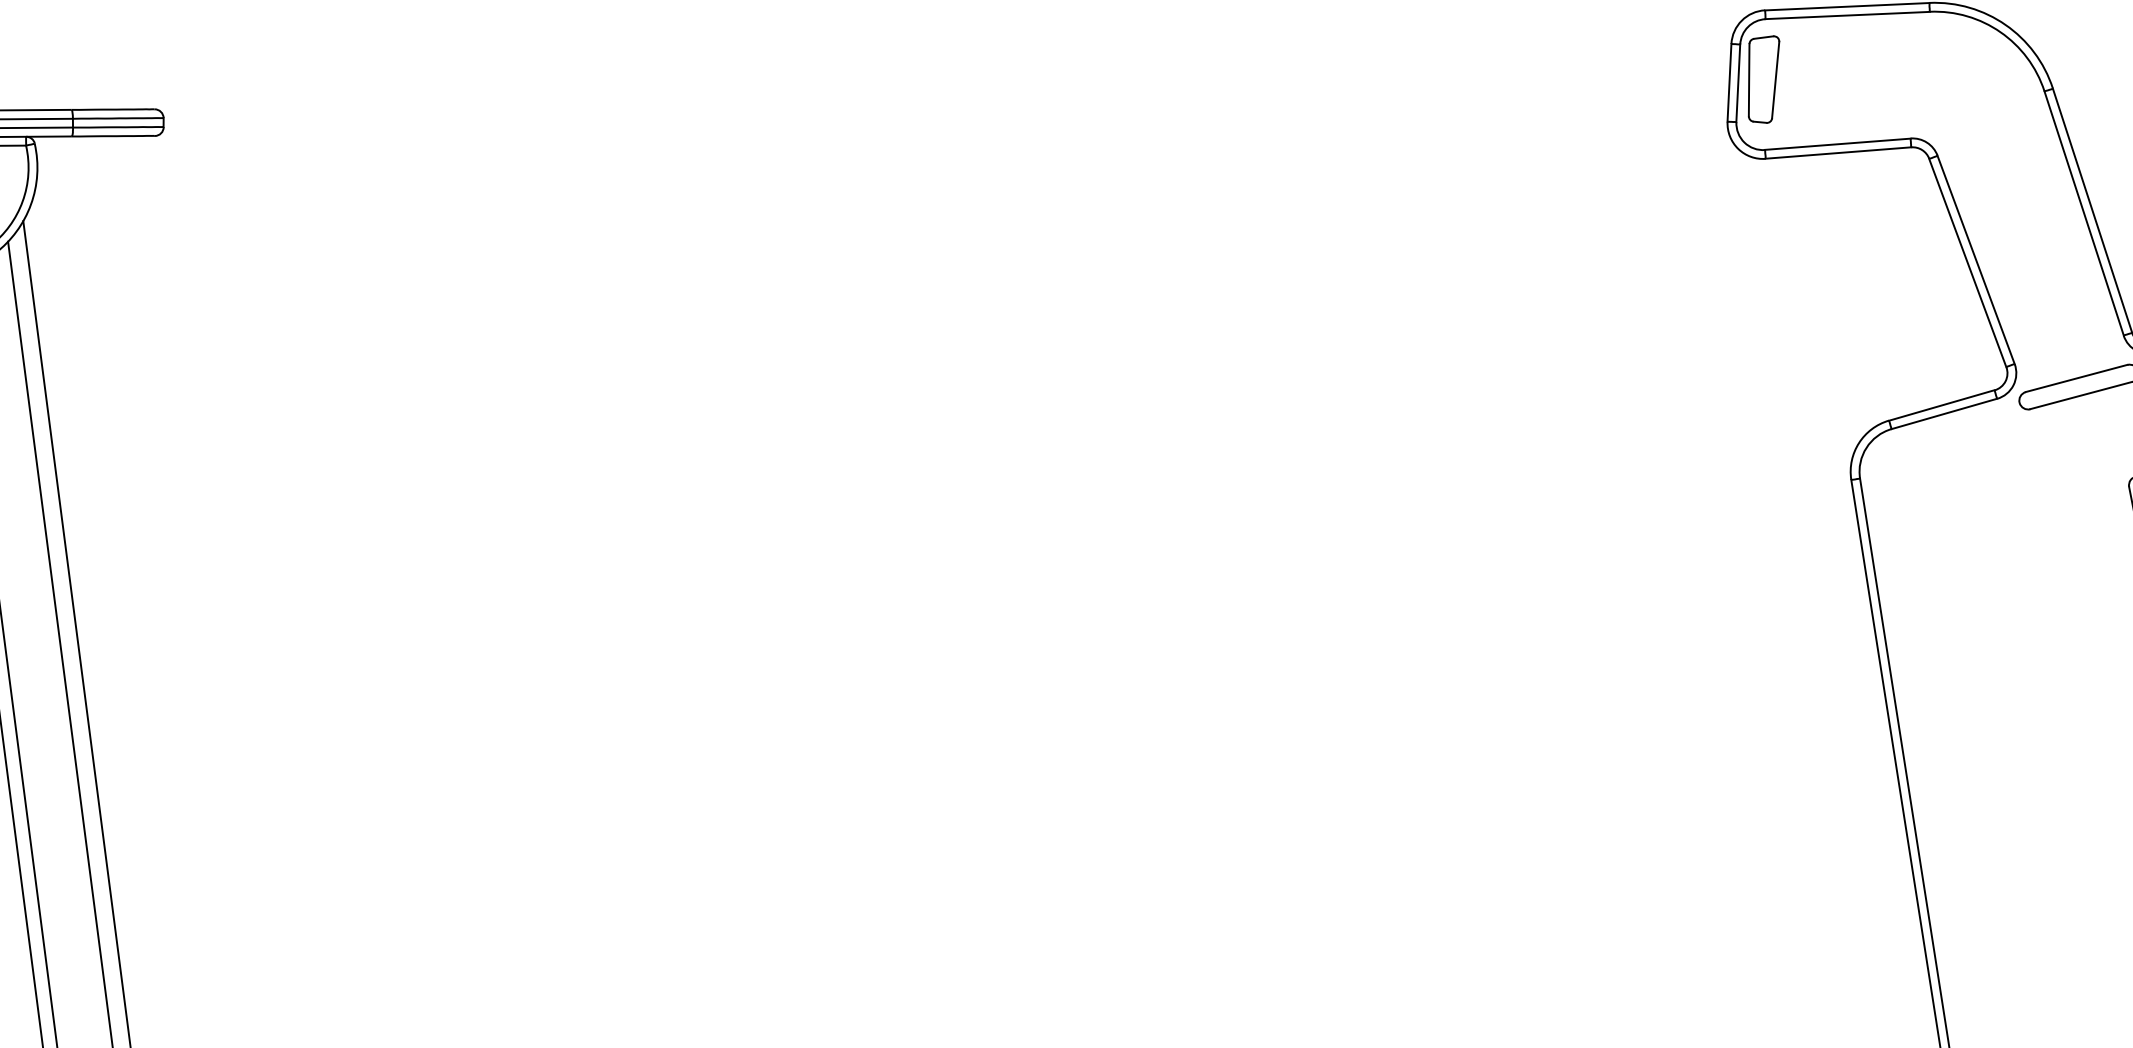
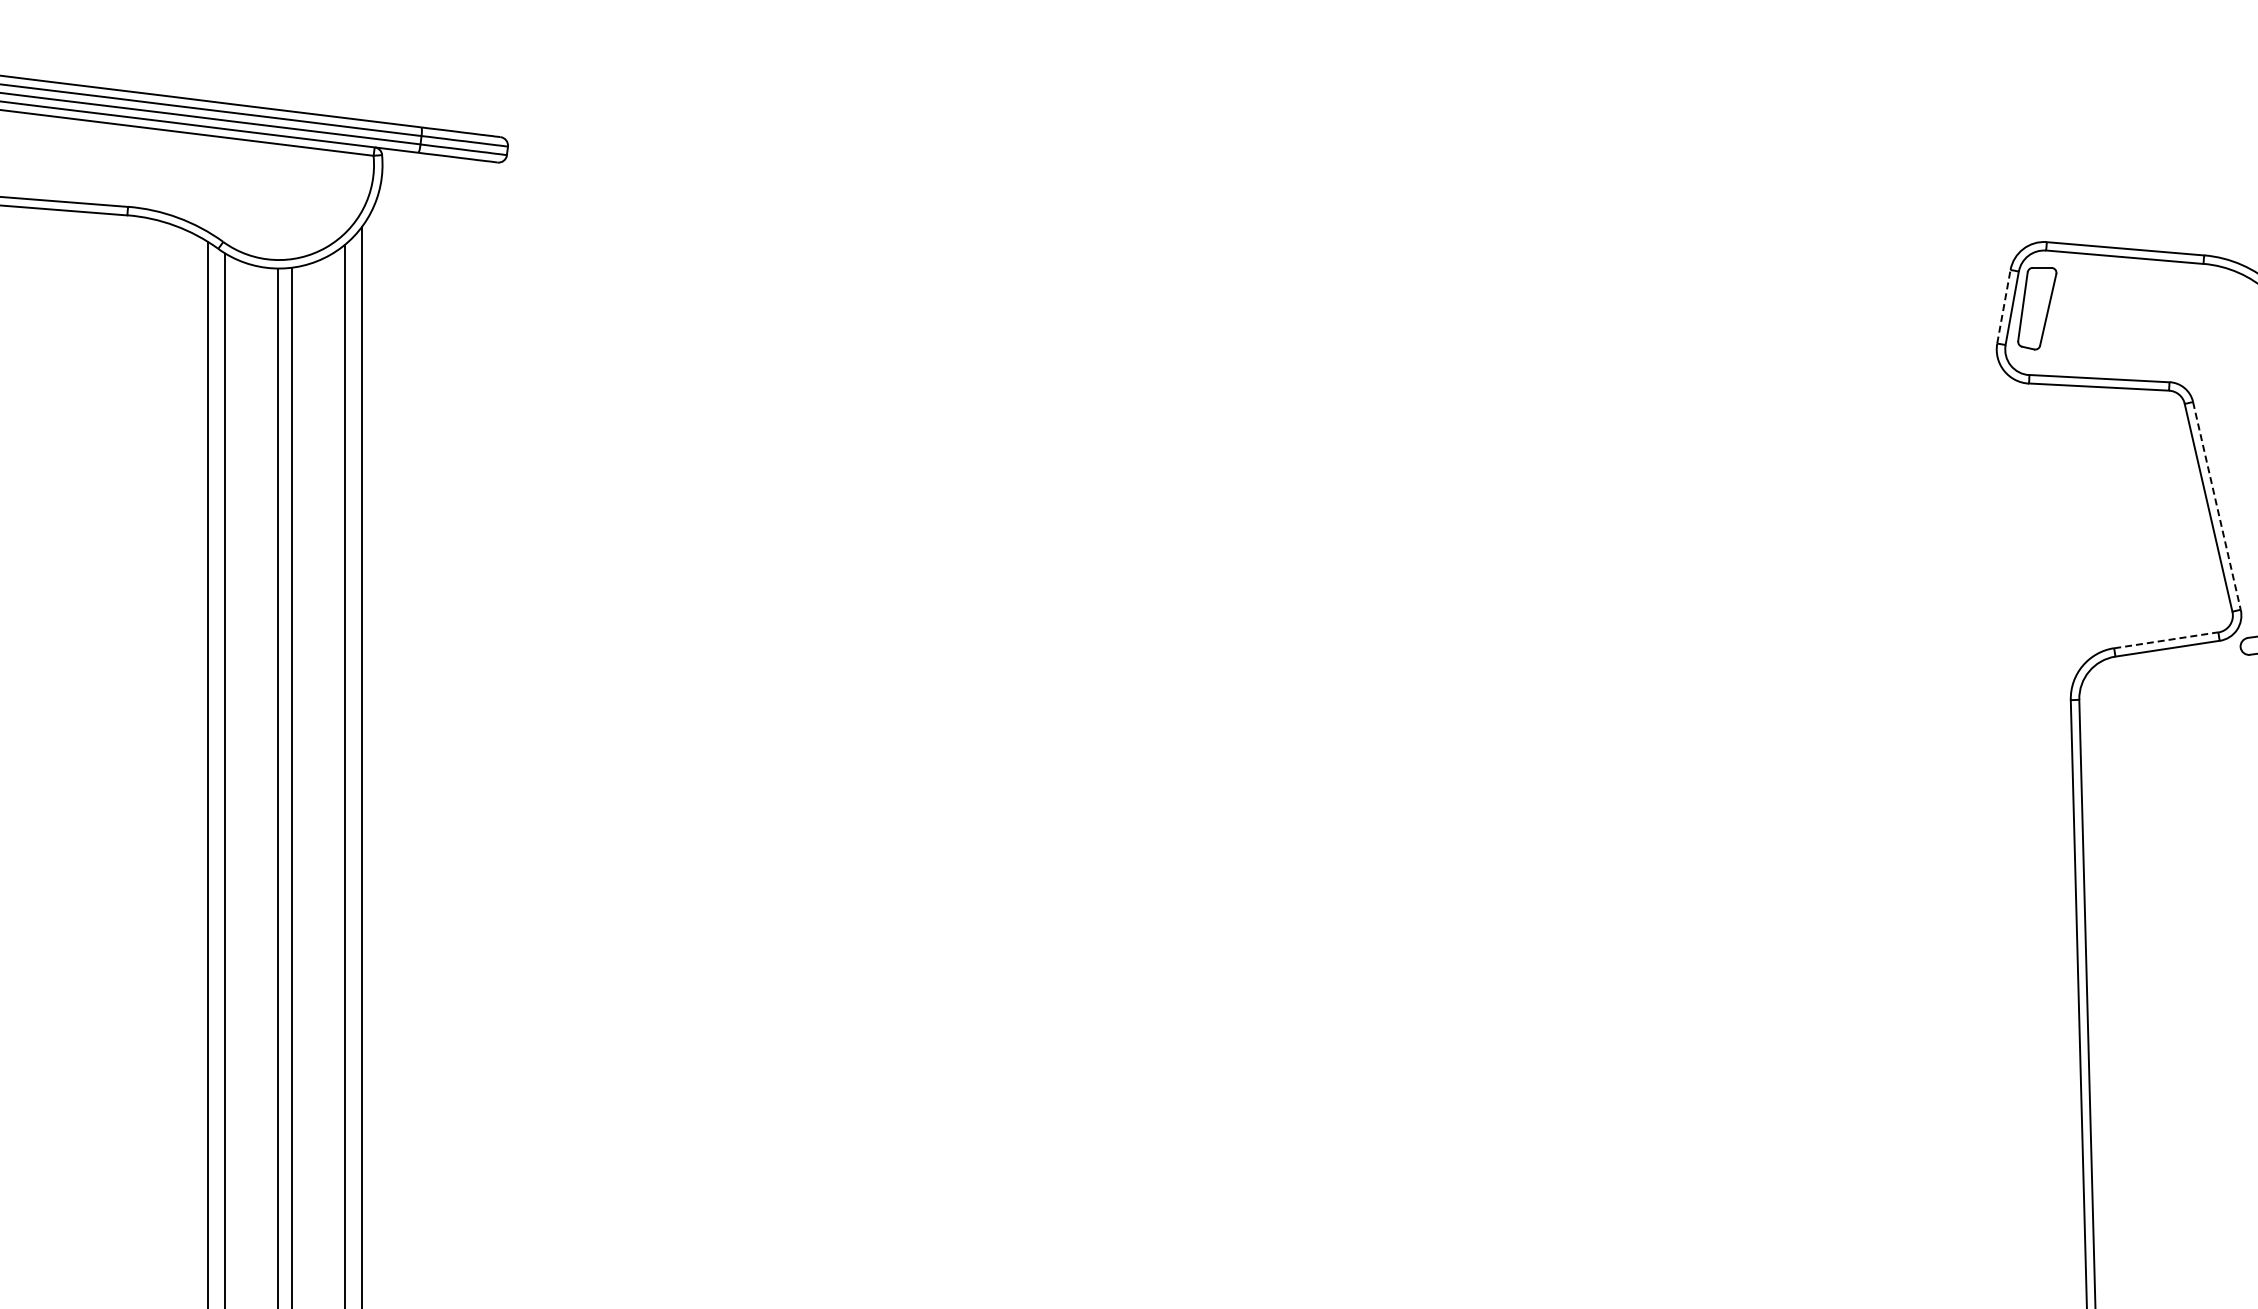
line: (1729, 82) -> (2003, 306), solid -> dashed
line: (1975, 259) -> (2216, 505), solid -> dashed
line: (1942, 405) -> (2166, 640), solid -> dashed

